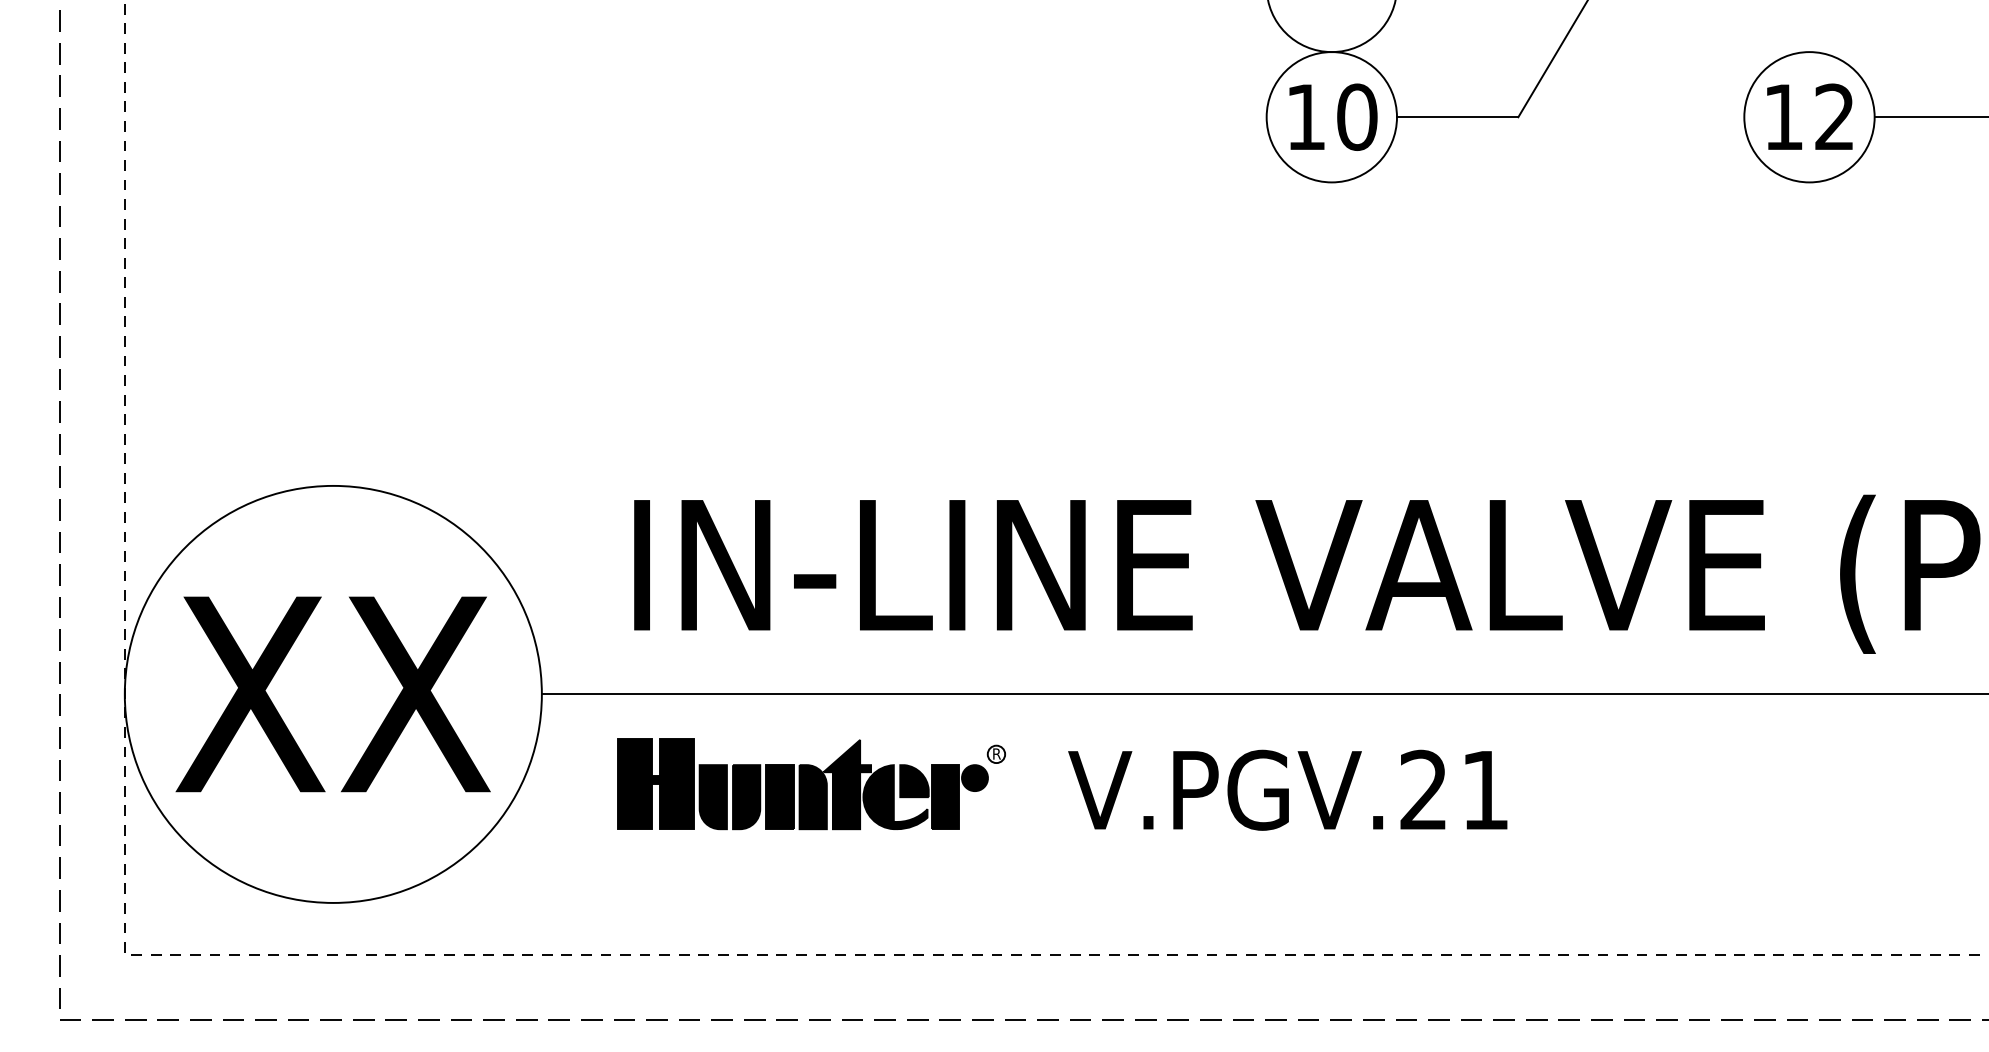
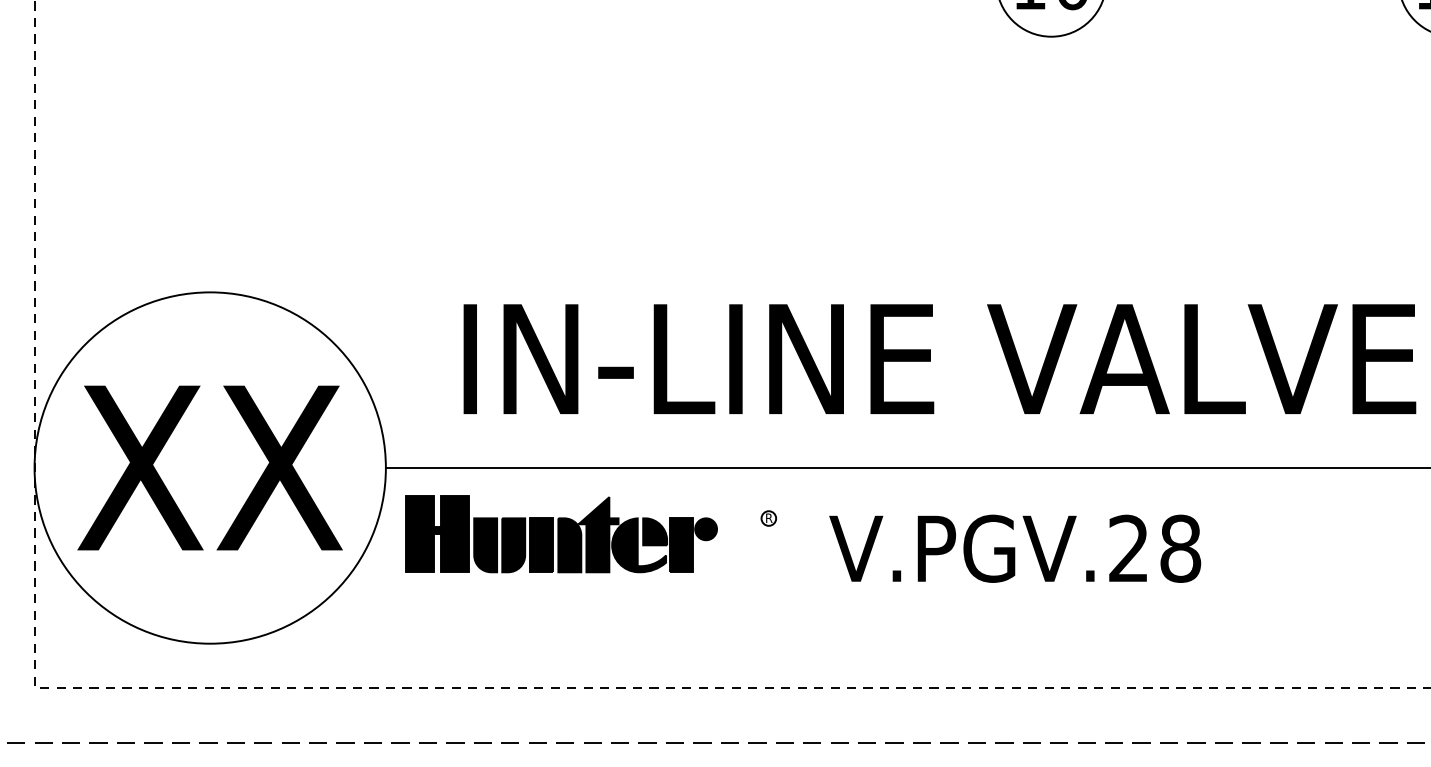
part: (802, 784) -> (560, 534), moved
text: (1485, 789) -> (1180, 548), V.PGV.21 -> V.PGV.28

